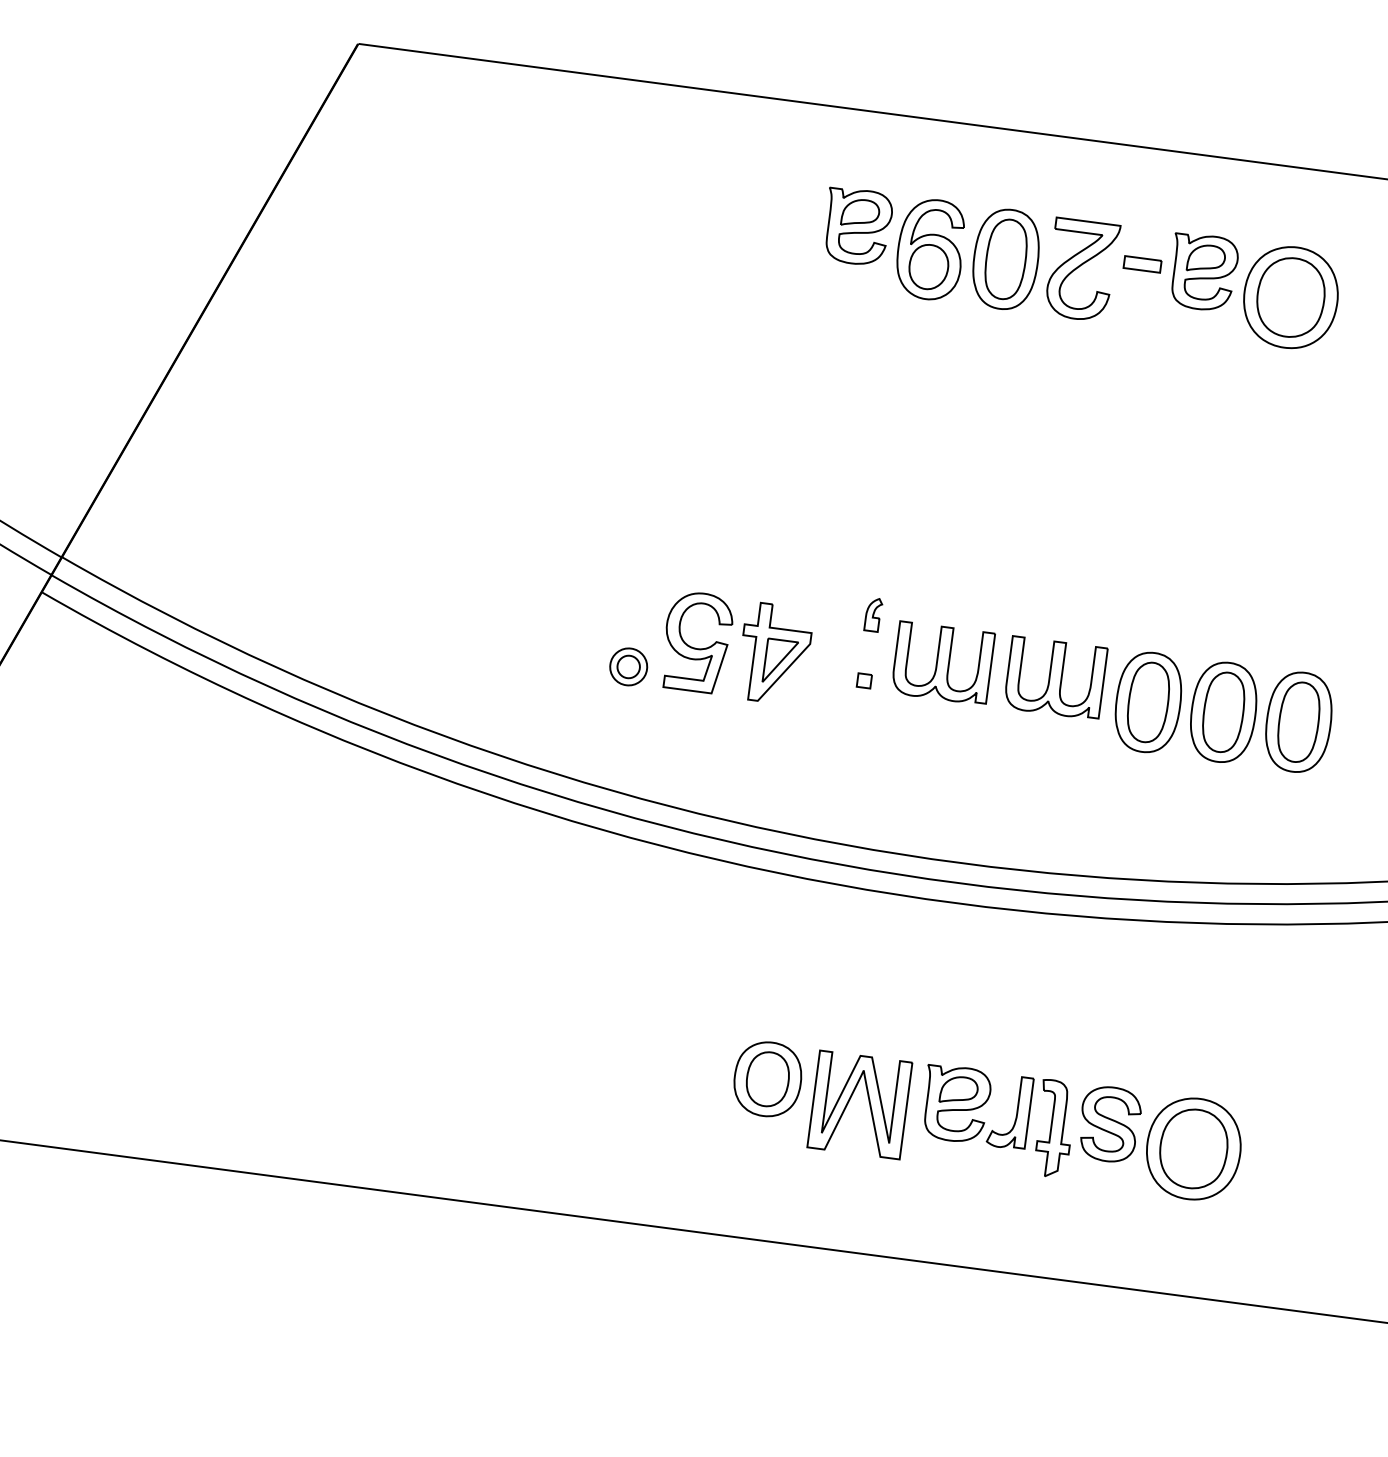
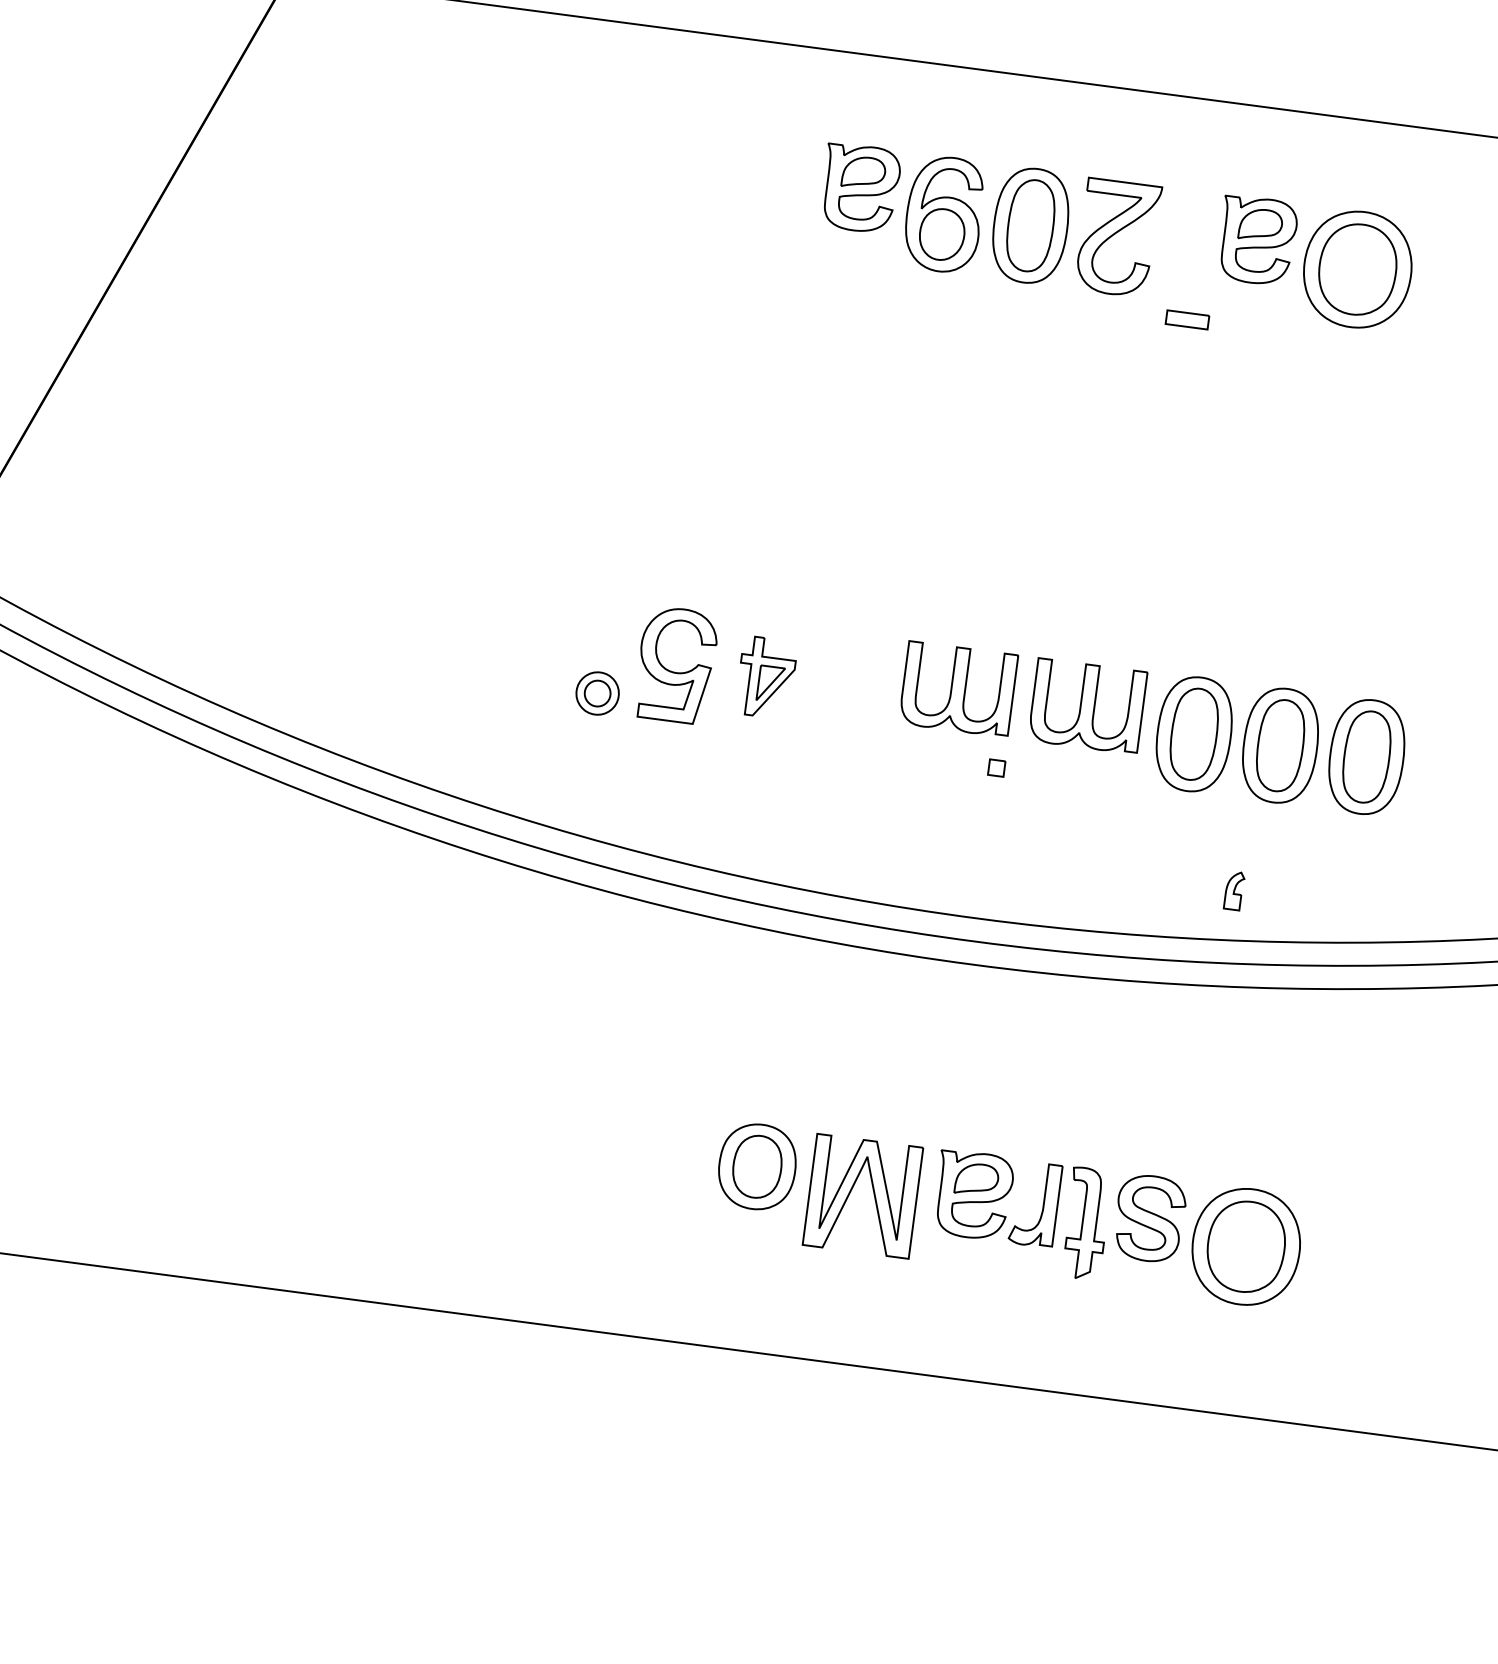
part: (1142, 264) -> (1187, 320), moved
part: (873, 615) -> (1234, 891), moved
part: (777, 651) -> (768, 675), size x0.7
part: (863, 680) -> (995, 767), moved

